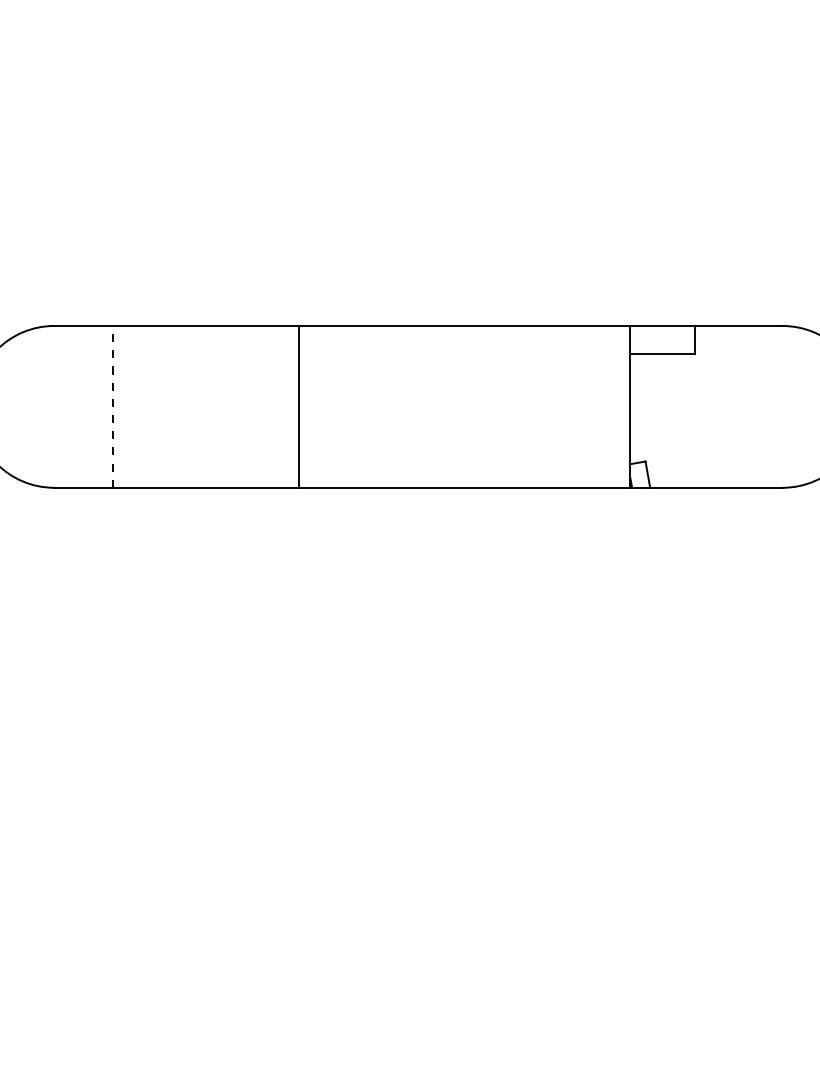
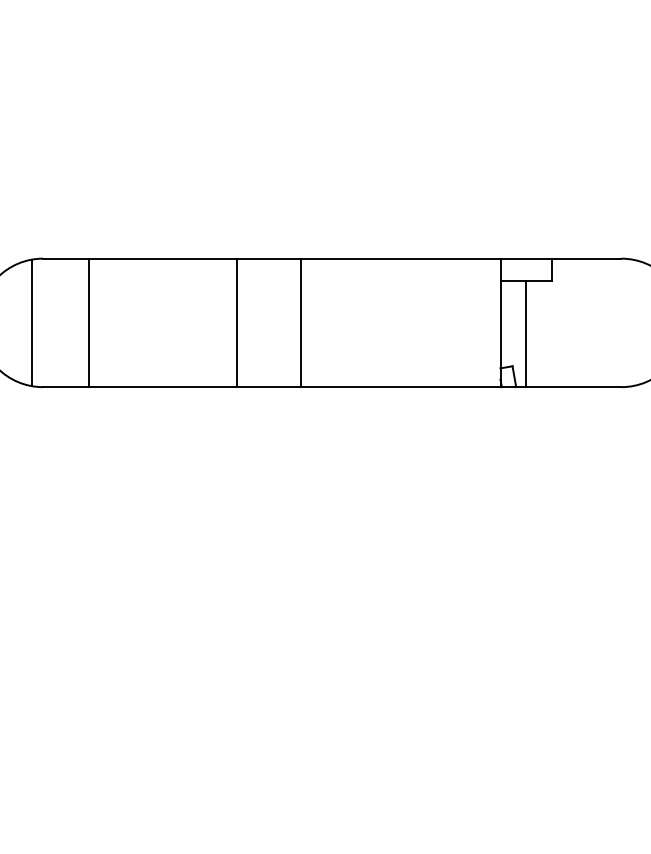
line: (39, 406) -> (31, 322), added
line: (112, 406) -> (89, 322), dashed -> solid
line: (379, 406) -> (301, 322), added
line: (662, 420) -> (525, 333), added

